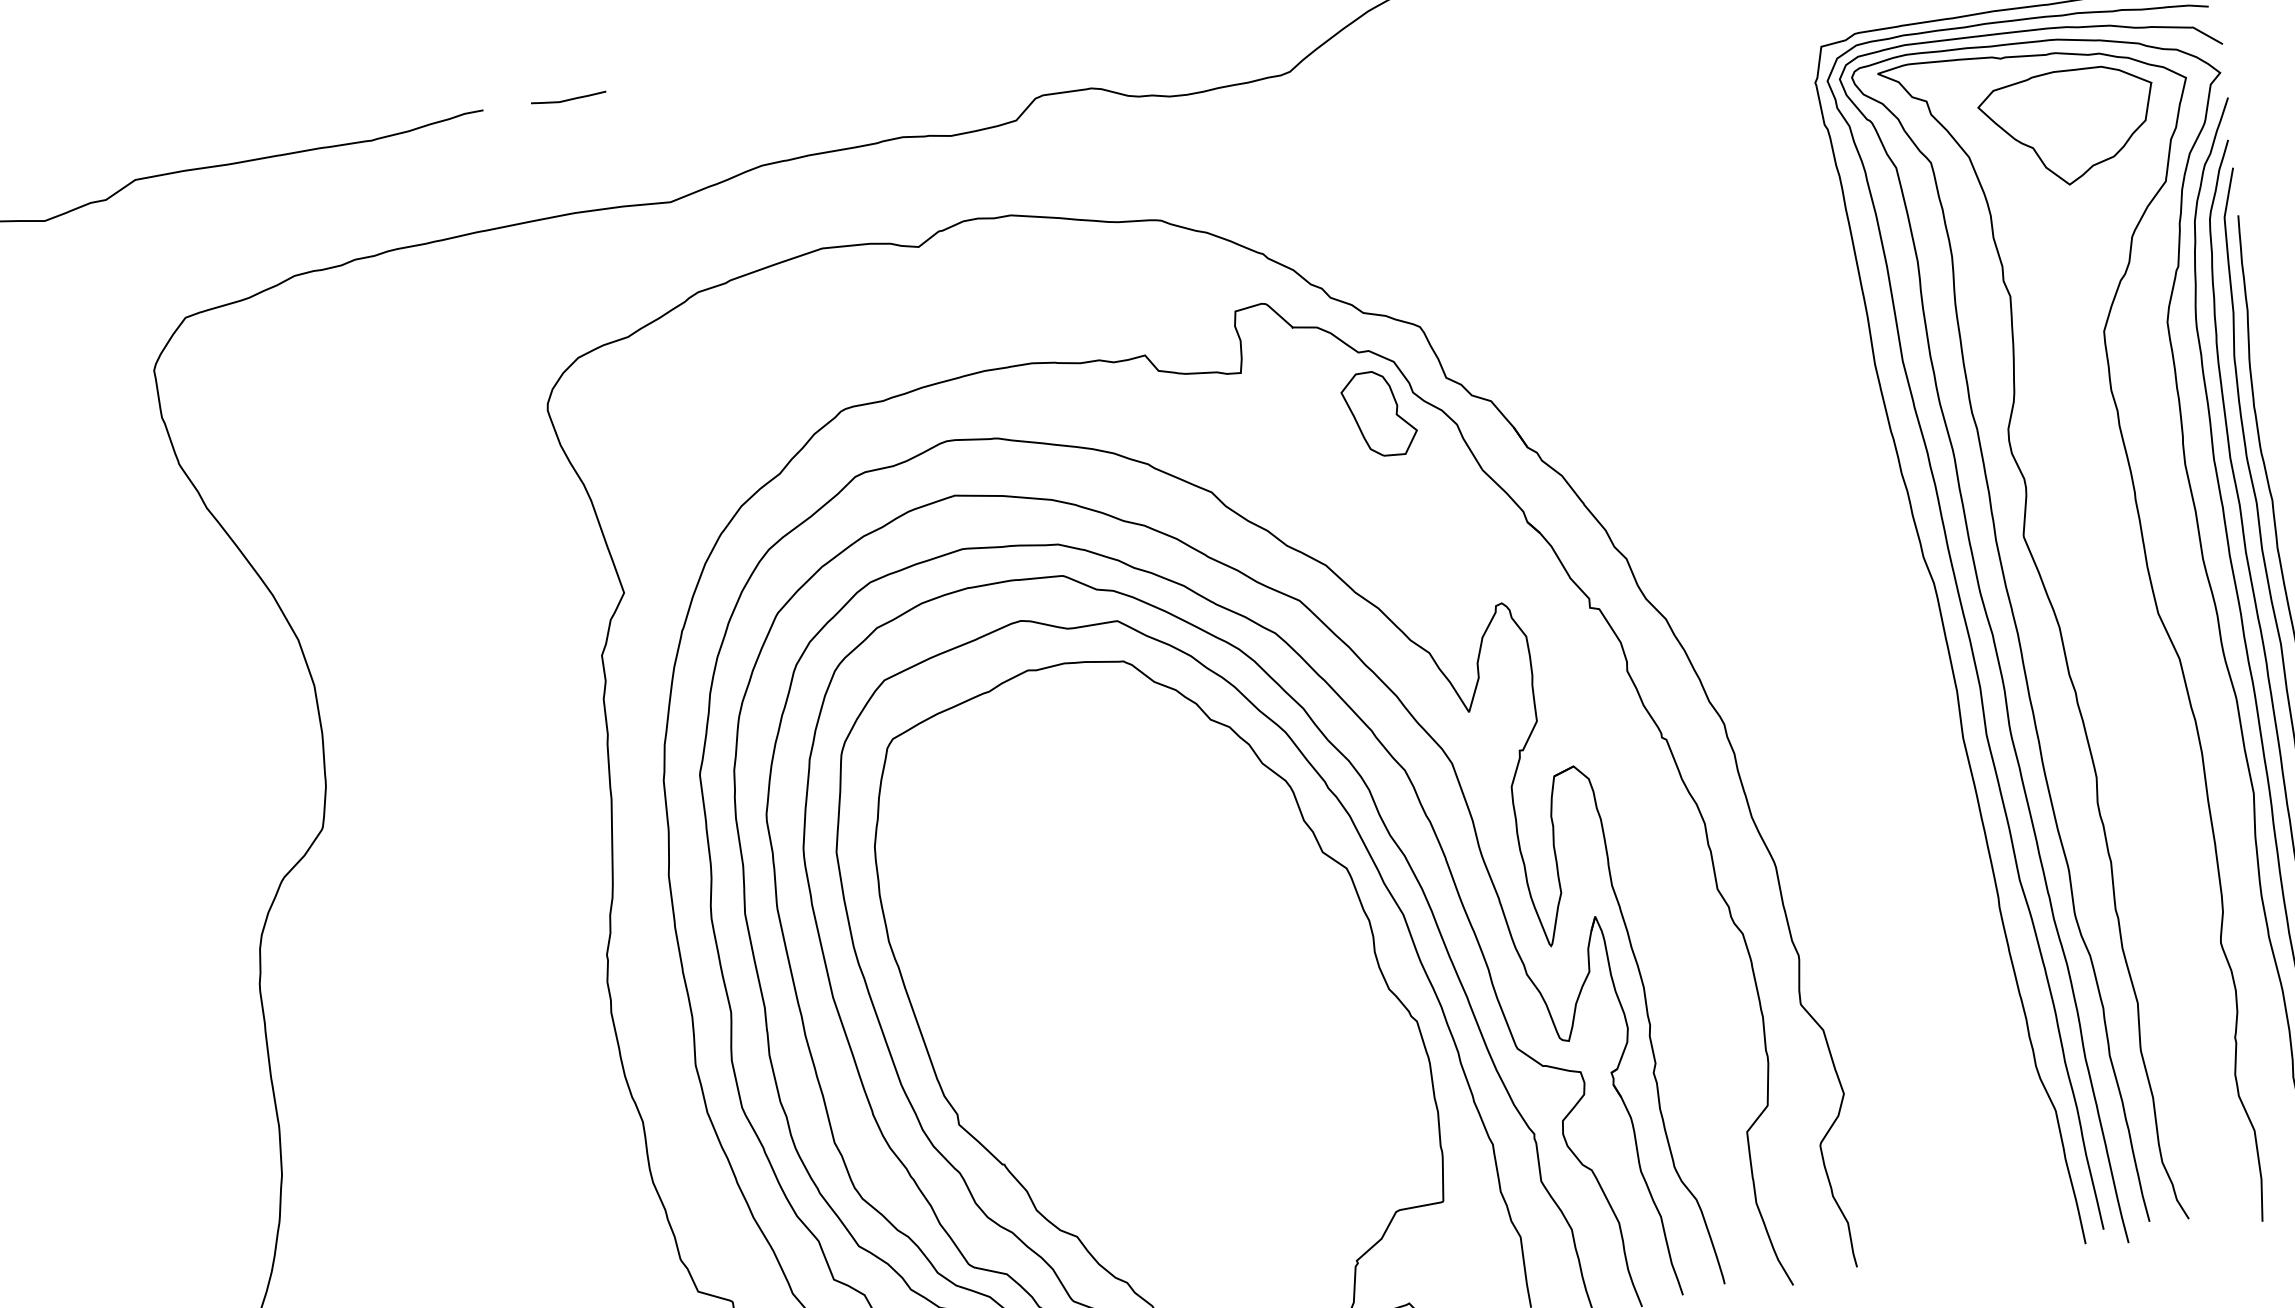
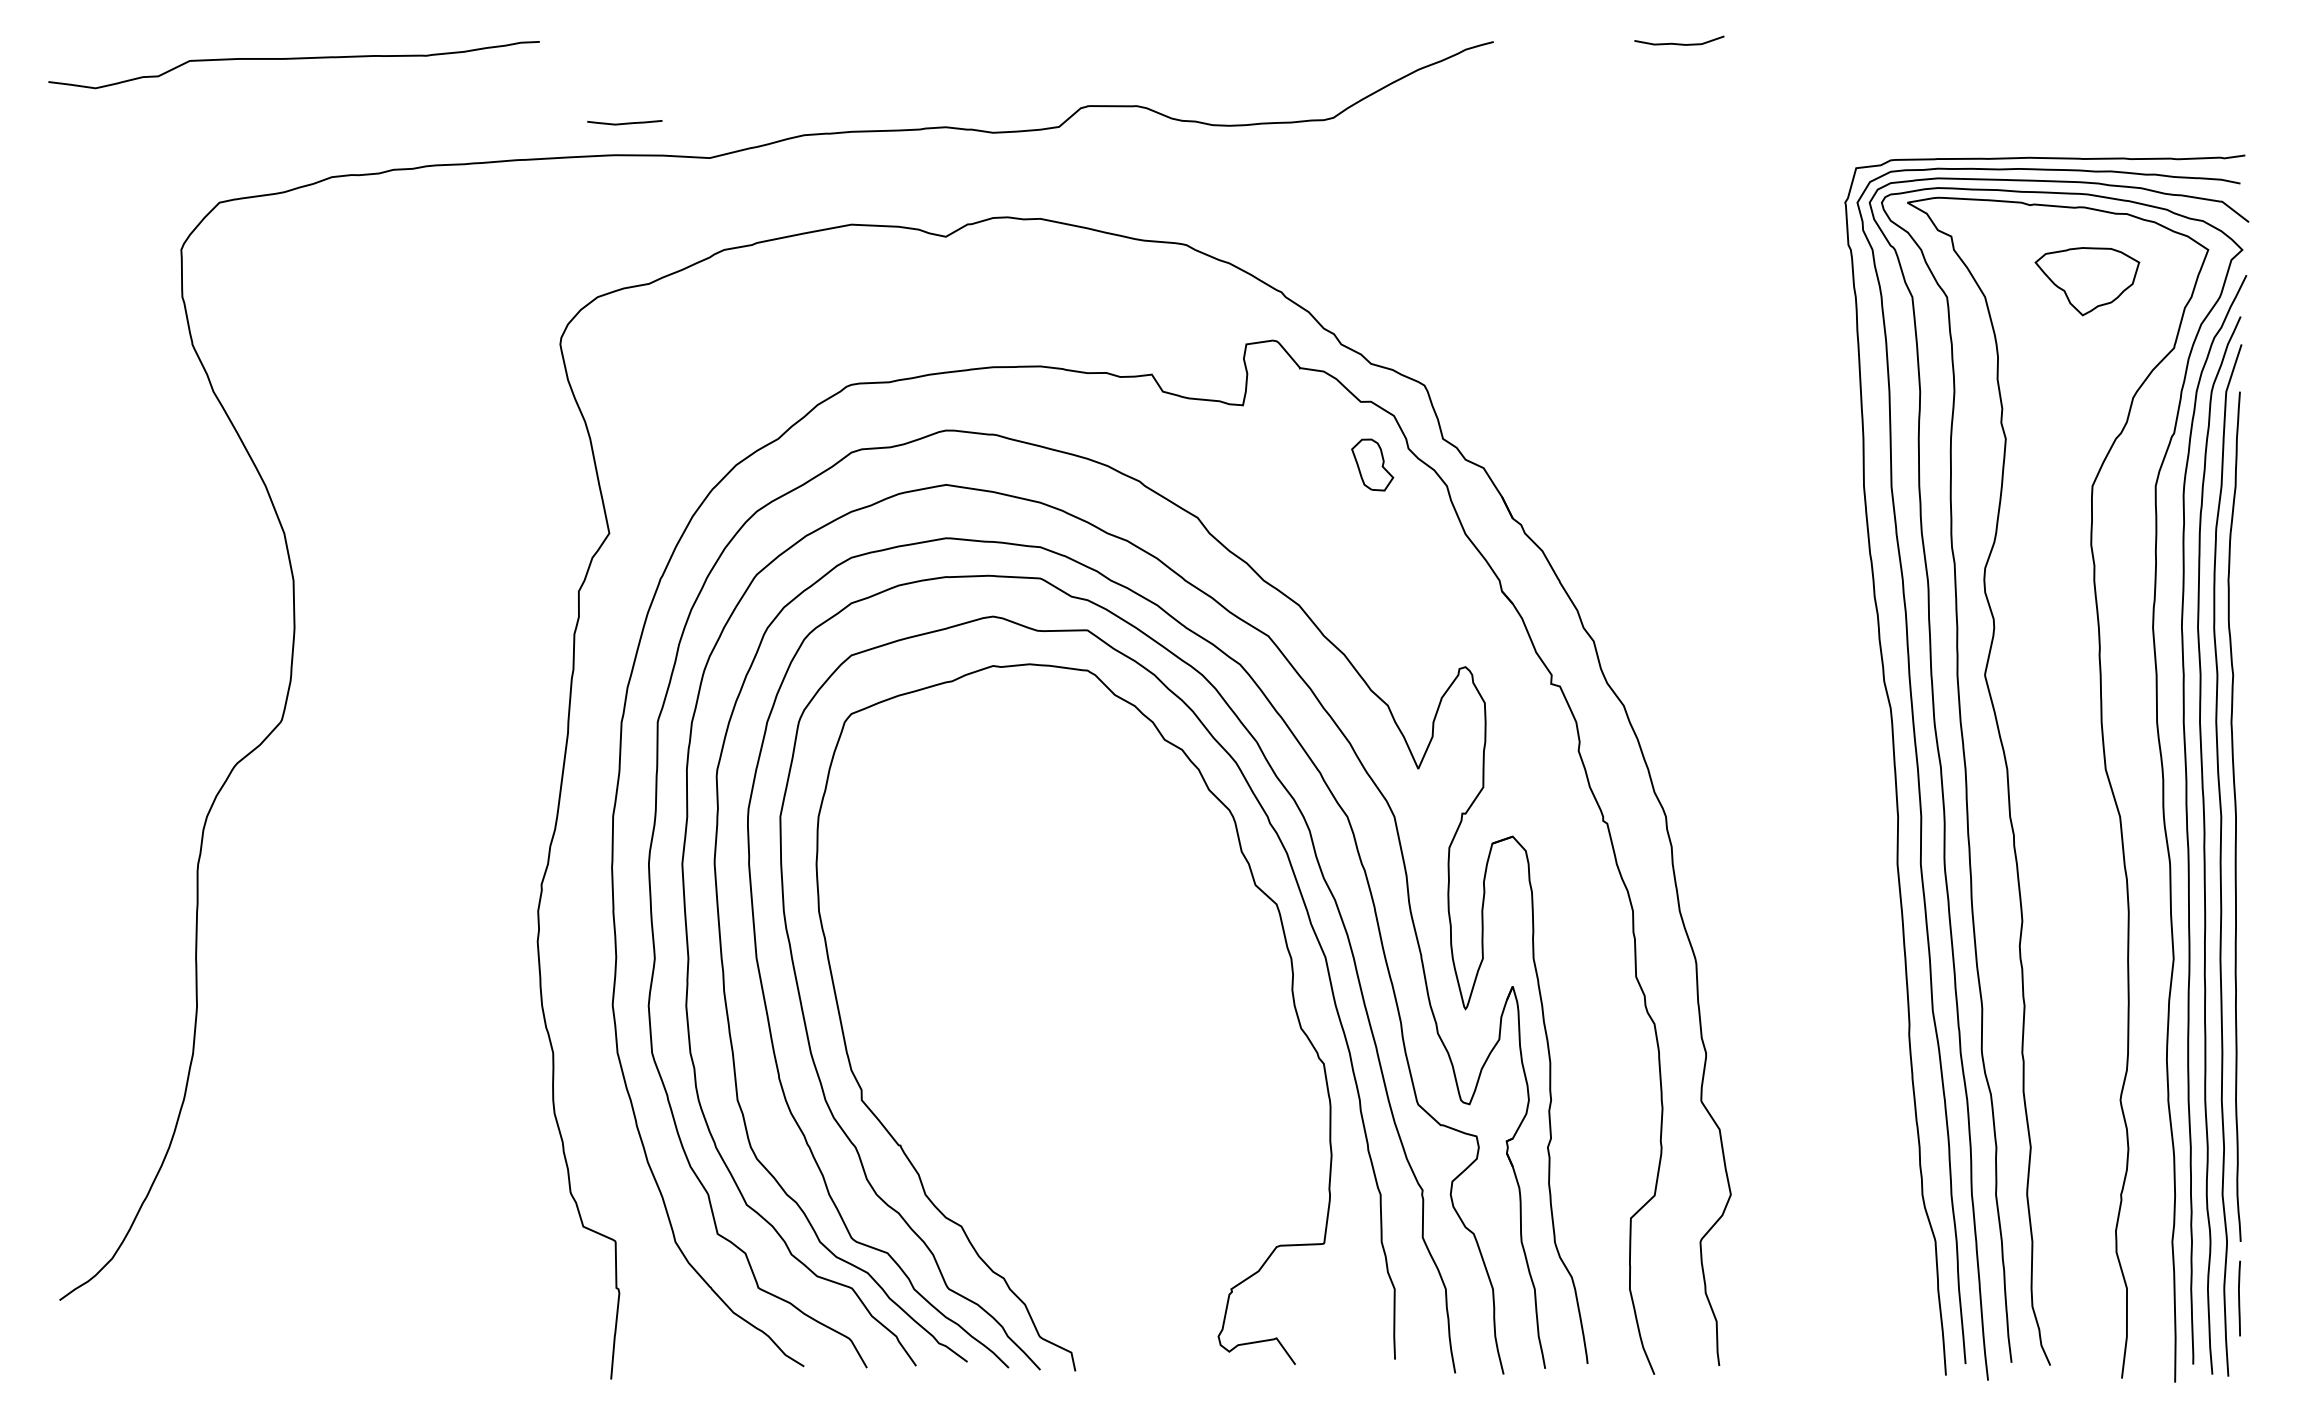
curve: (569, 98) -> (625, 122), moved
part: (2069, 126) -> (2087, 281), size x0.6
part: (1379, 413) -> (1372, 464), size x0.6

